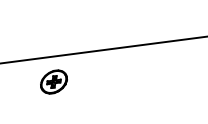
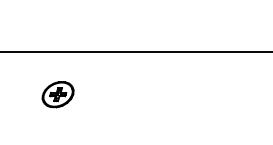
part: (53, 81) -> (57, 94), moved

